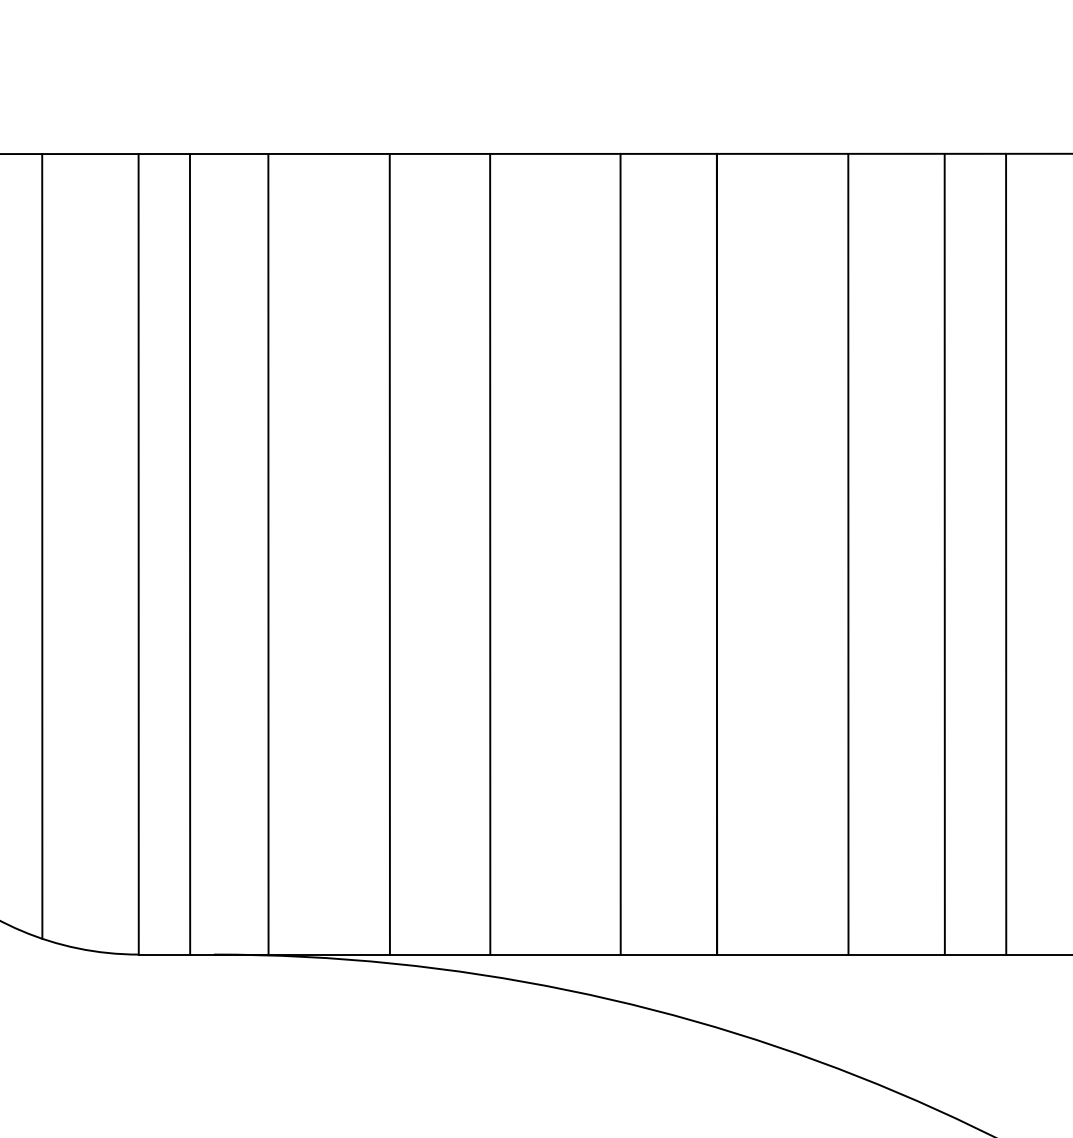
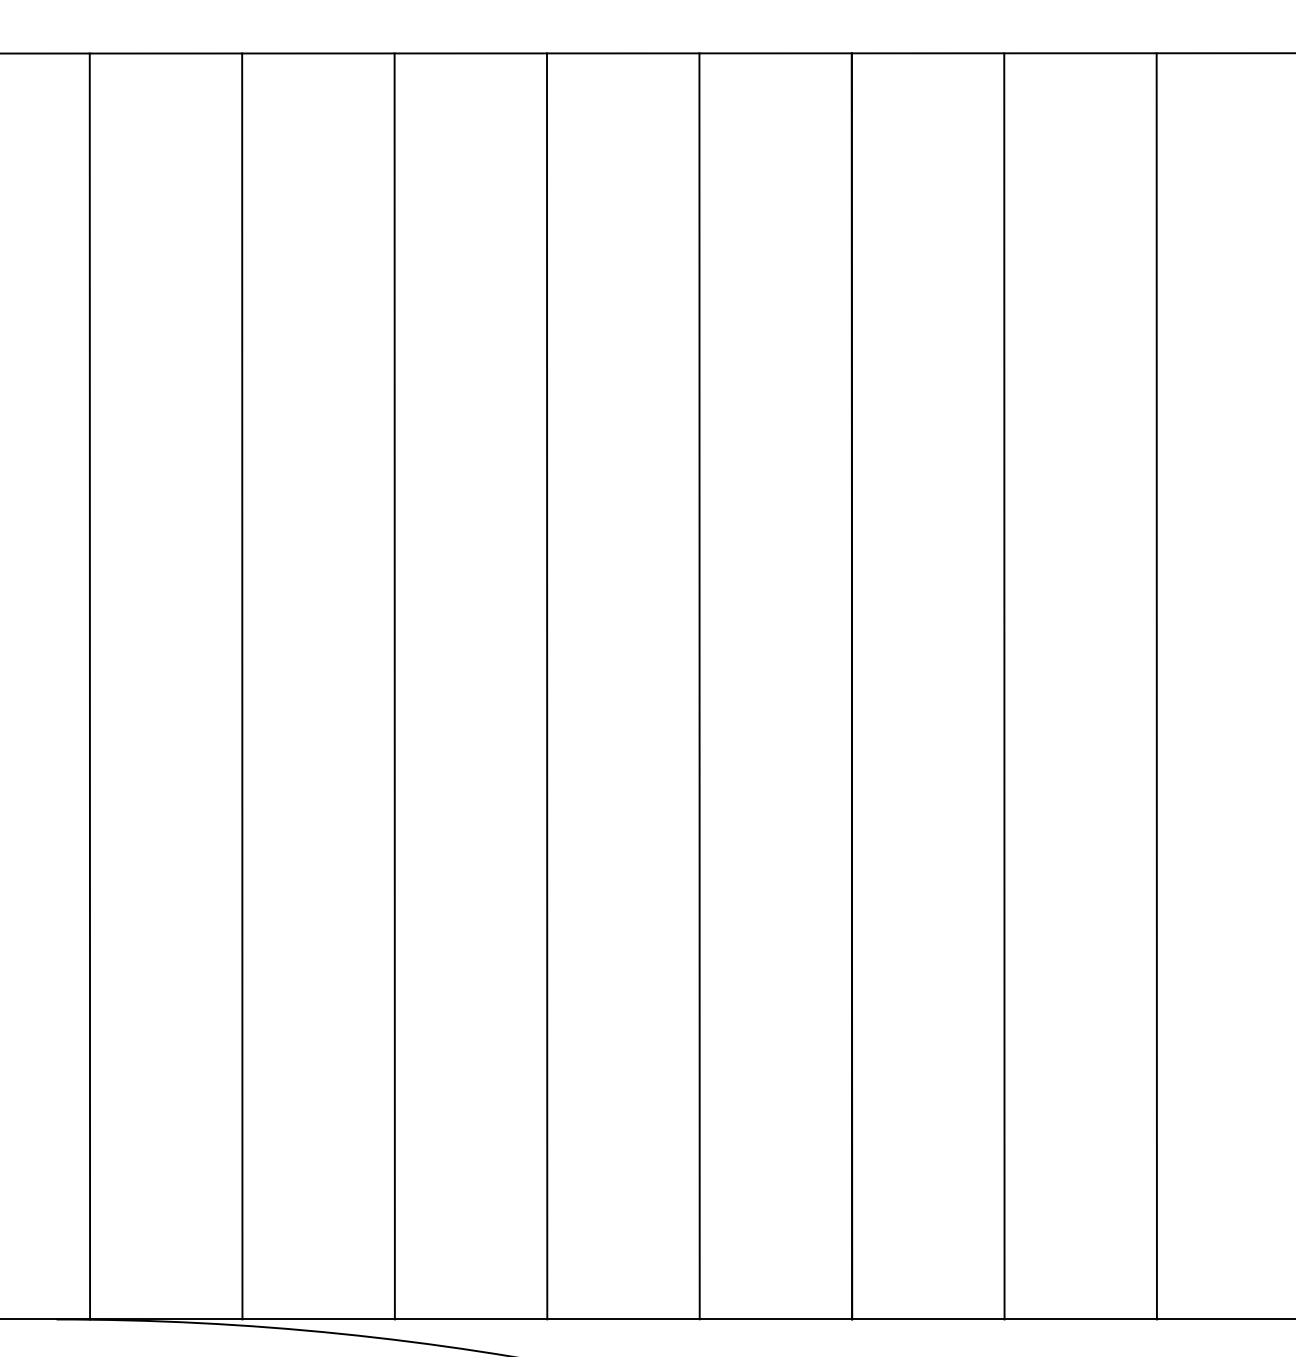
line: (268, 553) -> (242, 685), moved
line: (389, 553) -> (394, 685), moved
line: (490, 553) -> (547, 685), moved
line: (944, 553) -> (1156, 685), moved
line: (190, 554) -> (90, 686), moved
line: (848, 554) -> (1004, 686), moved

